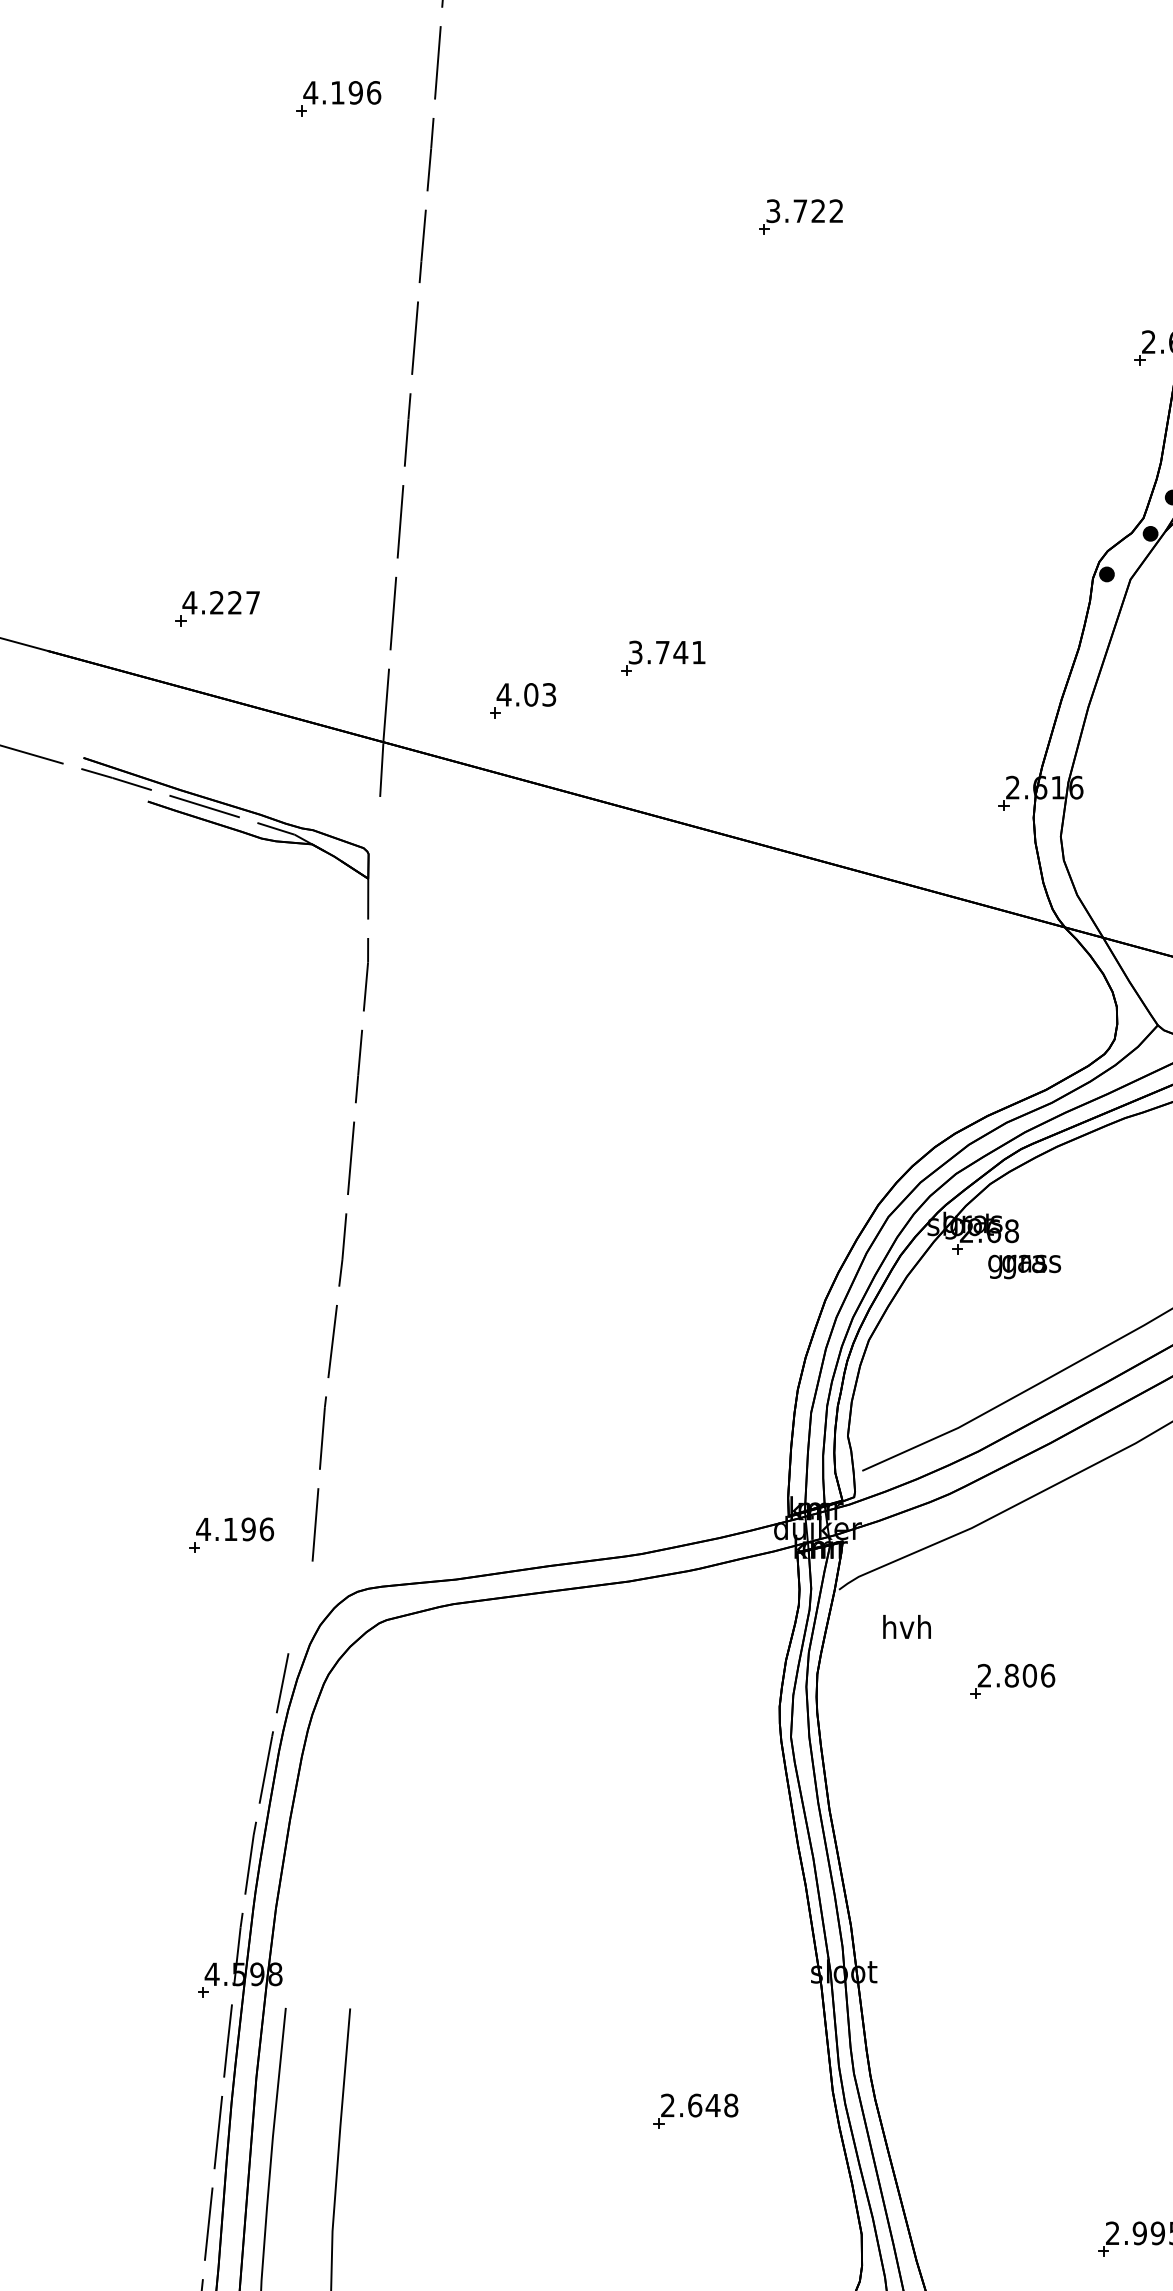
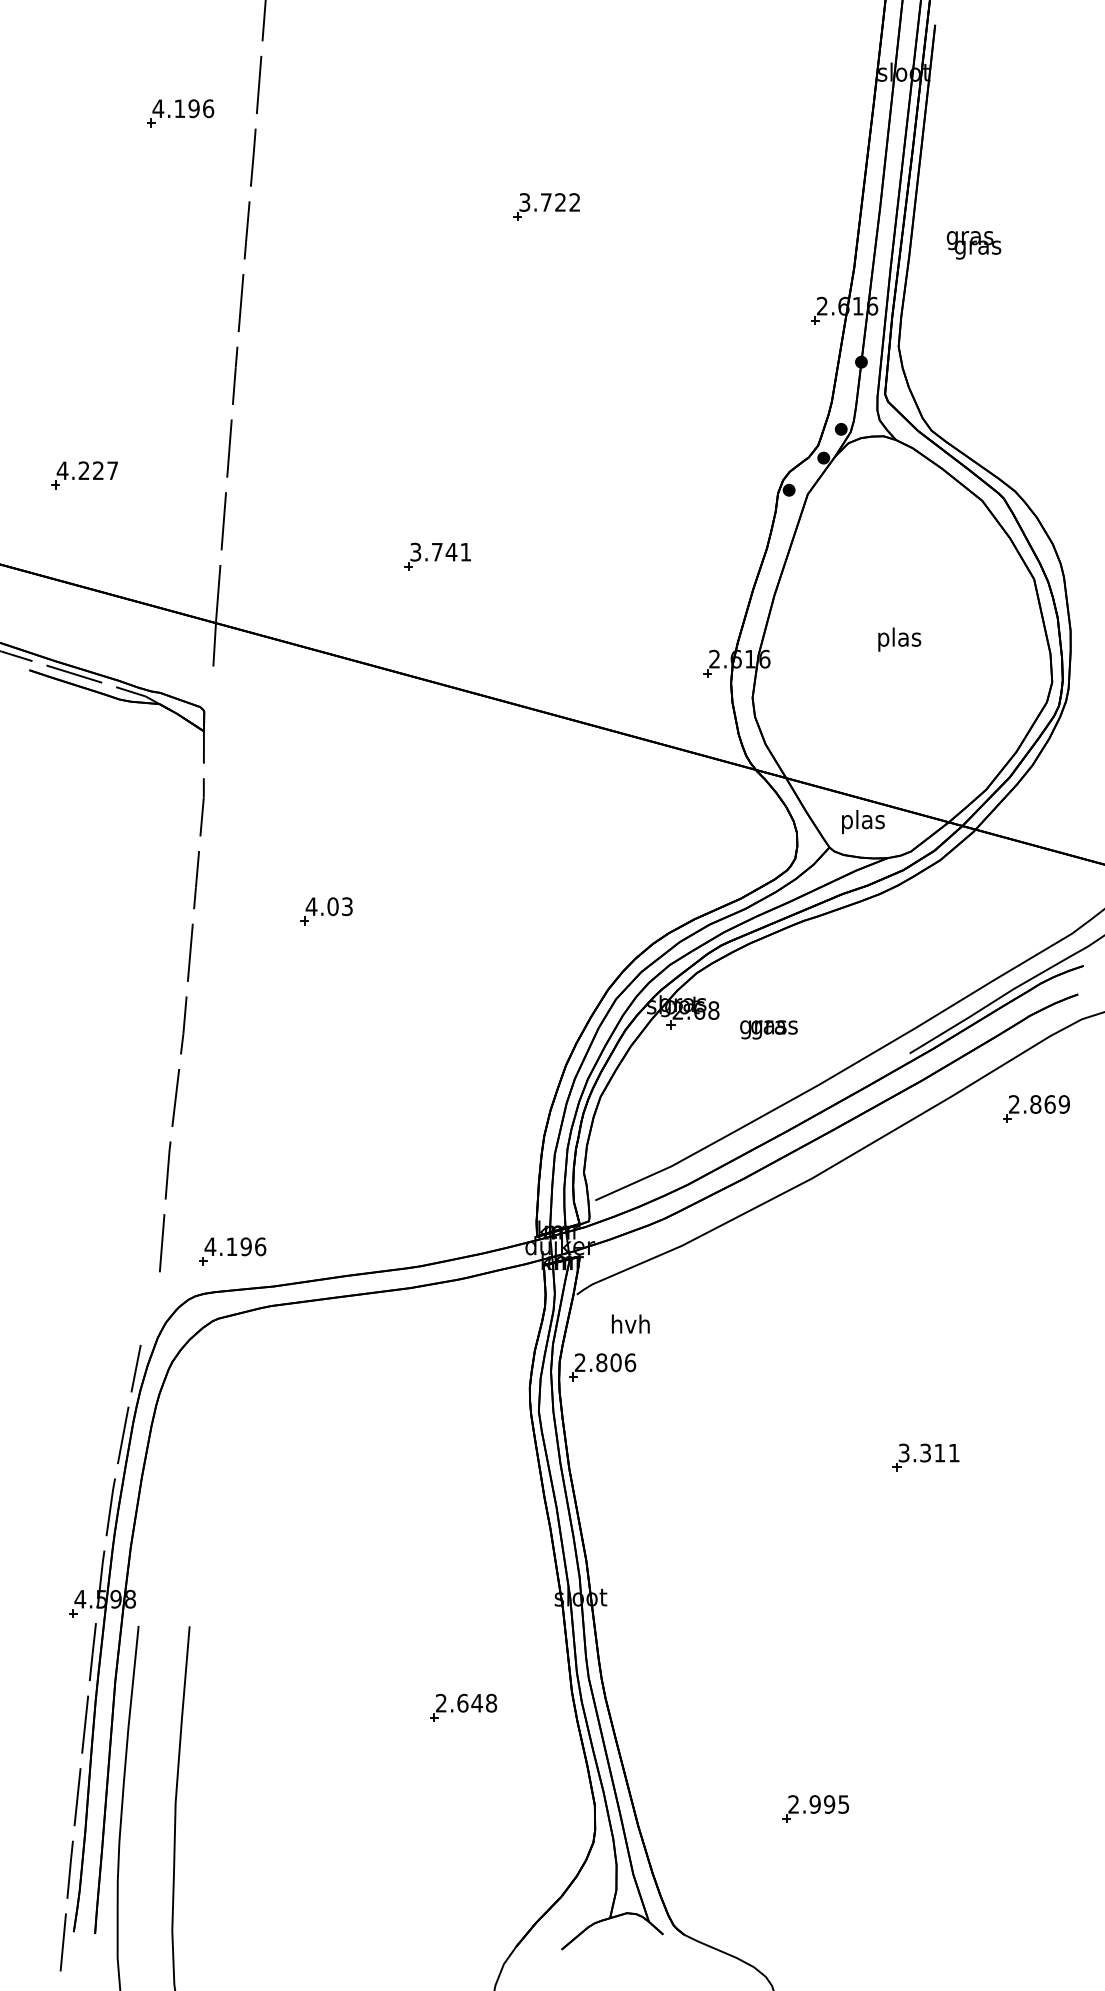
part: (217, 608) -> (84, 475), moved
part: (522, 700) -> (326, 911), moved
text: (1024, 1266) -> (768, 1029), moved
part: (231, 1535) -> (232, 1251), moved
part: (1012, 1681) -> (602, 1367), moved

